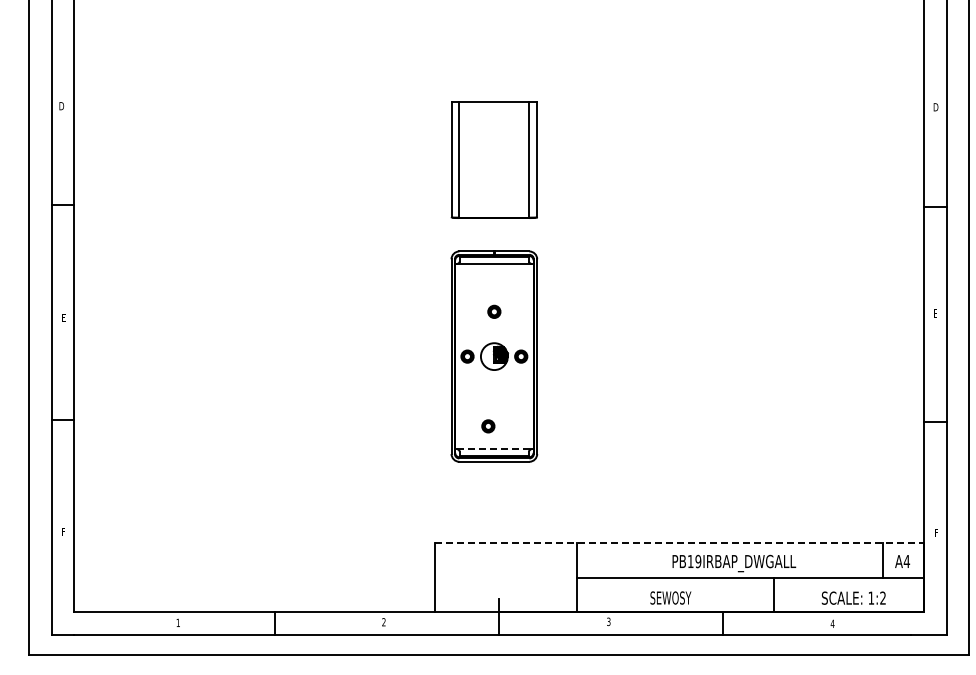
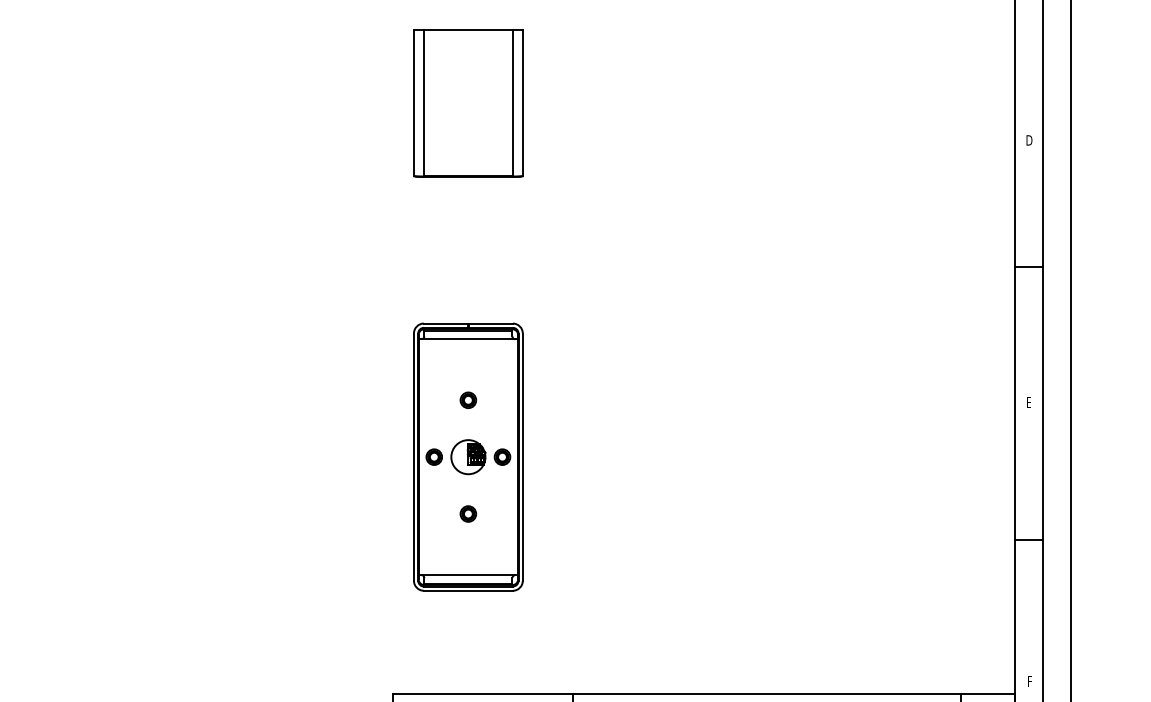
part: (493, 159) -> (467, 102), moved
part: (488, 426) -> (468, 514), moved
line: (494, 449) -> (468, 575), dashed -> solid
line: (679, 543) -> (703, 694), dashed -> solid

